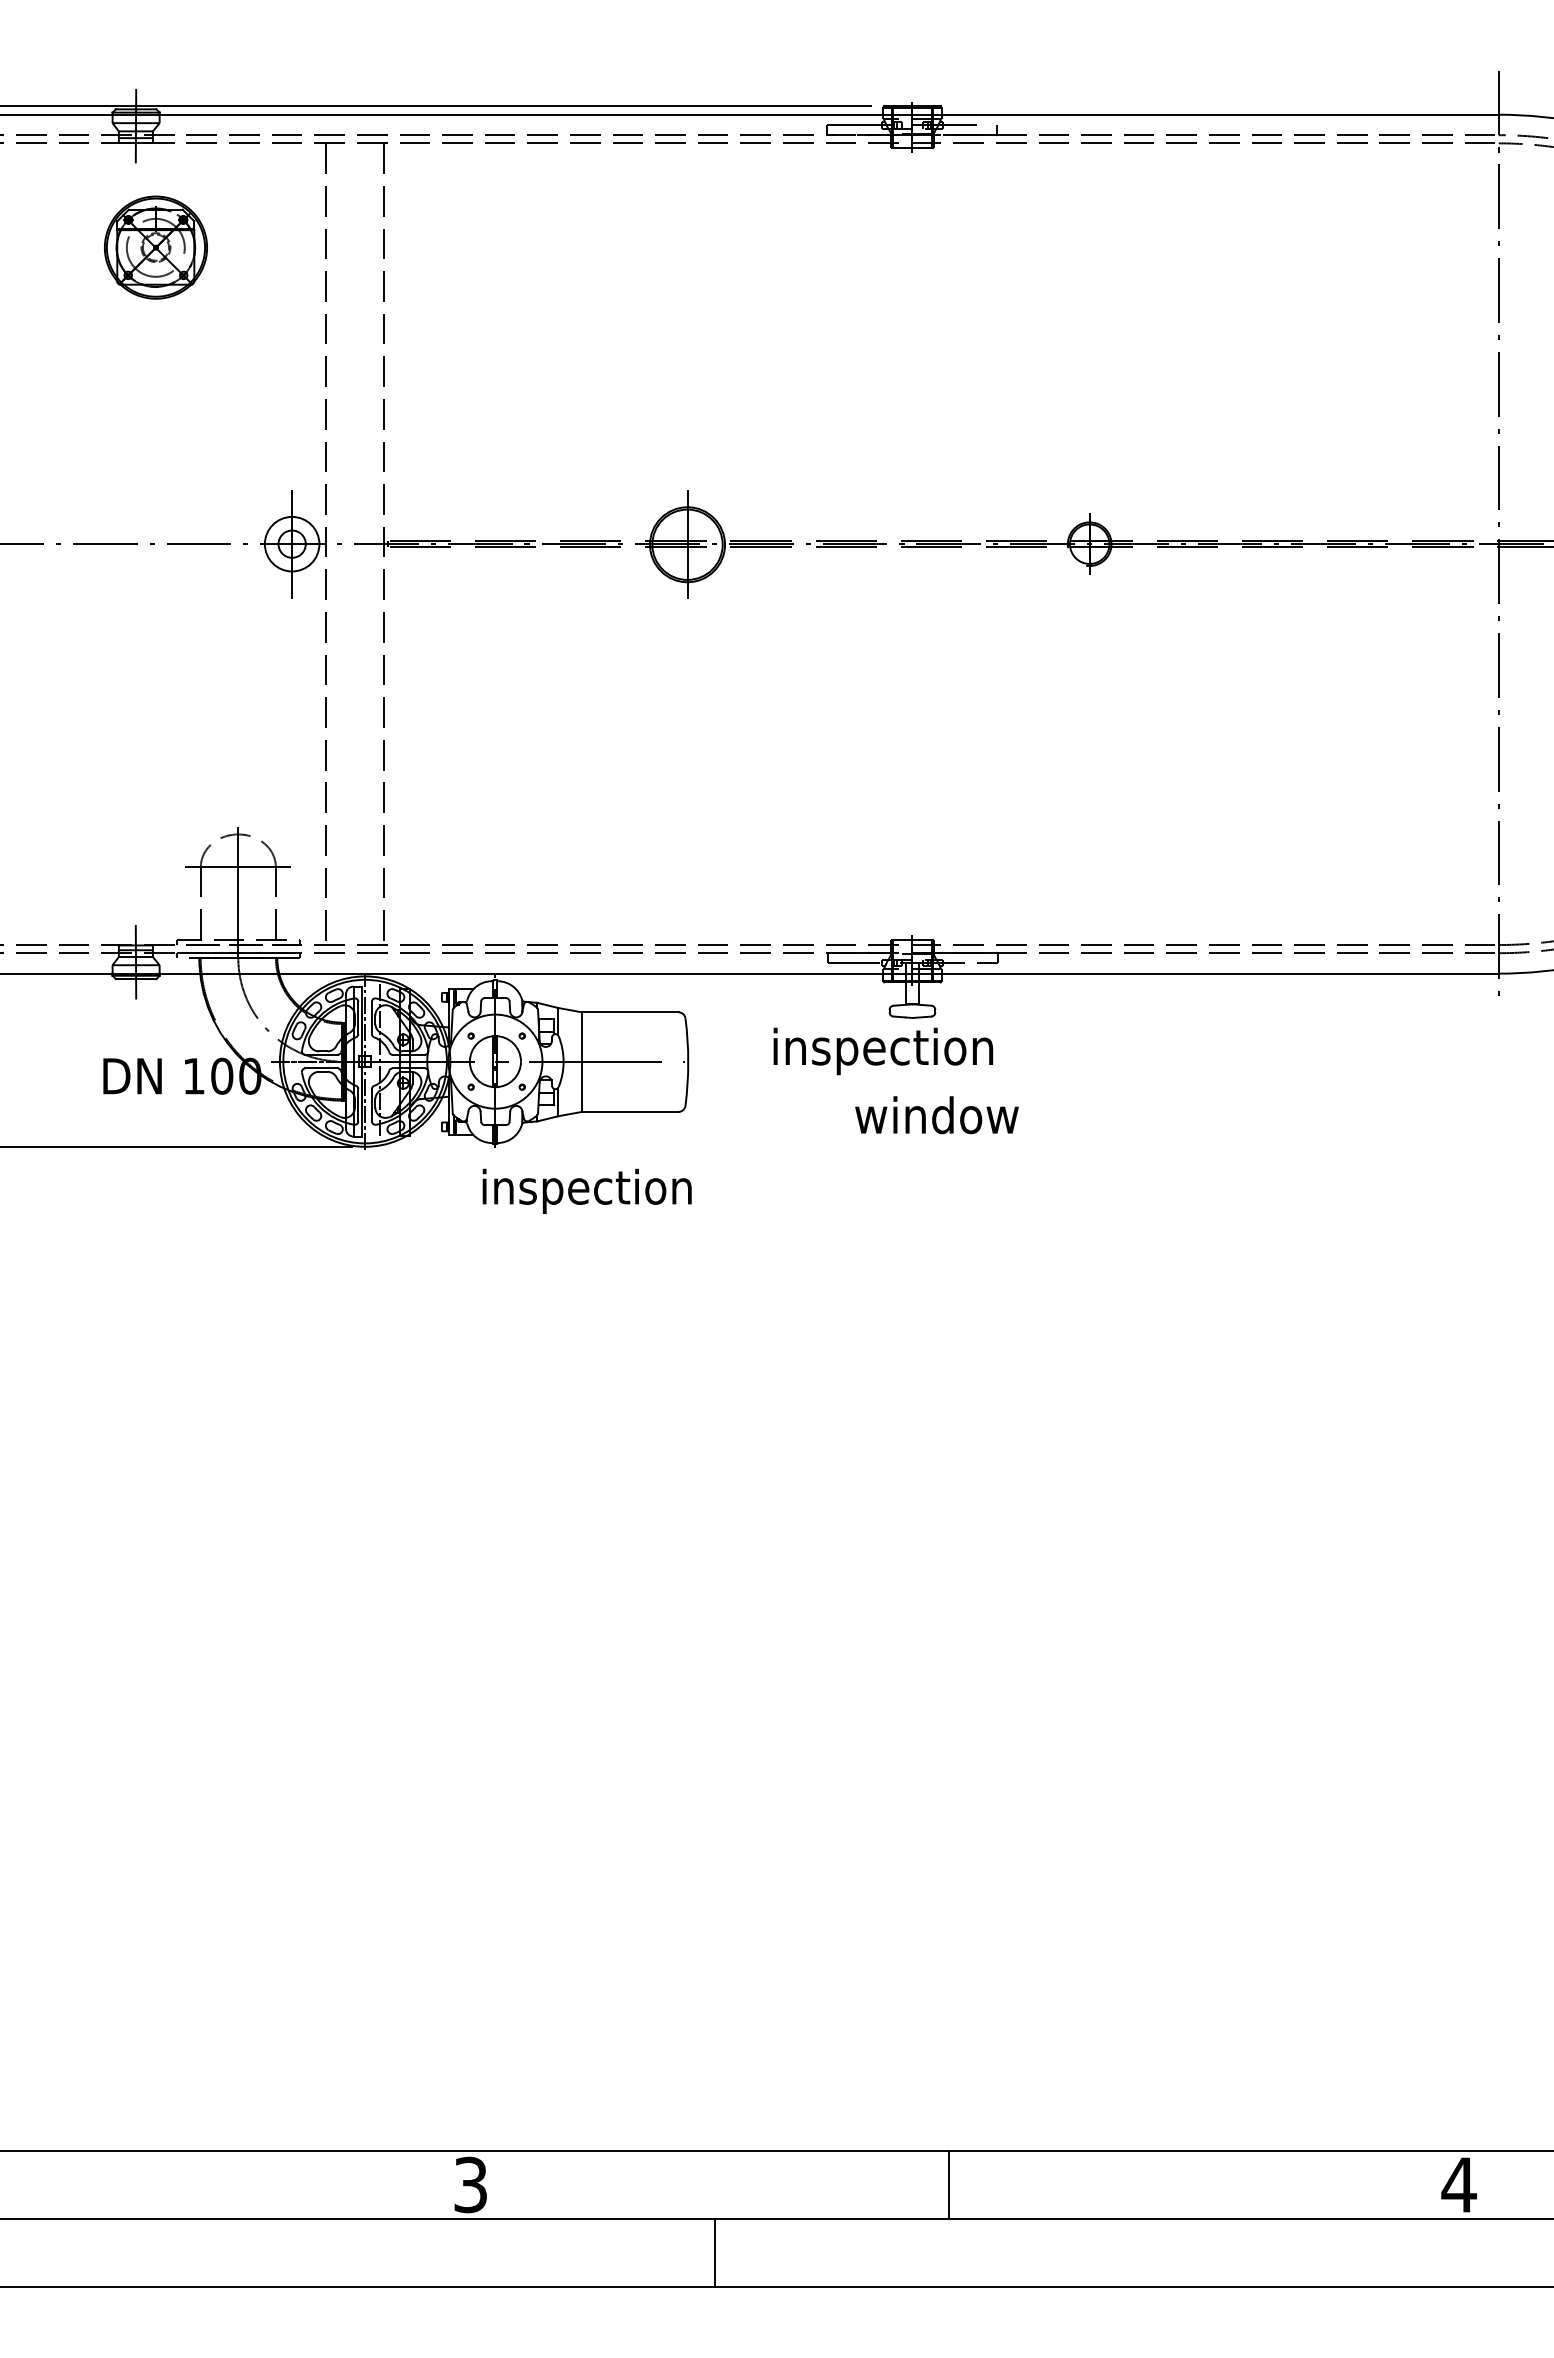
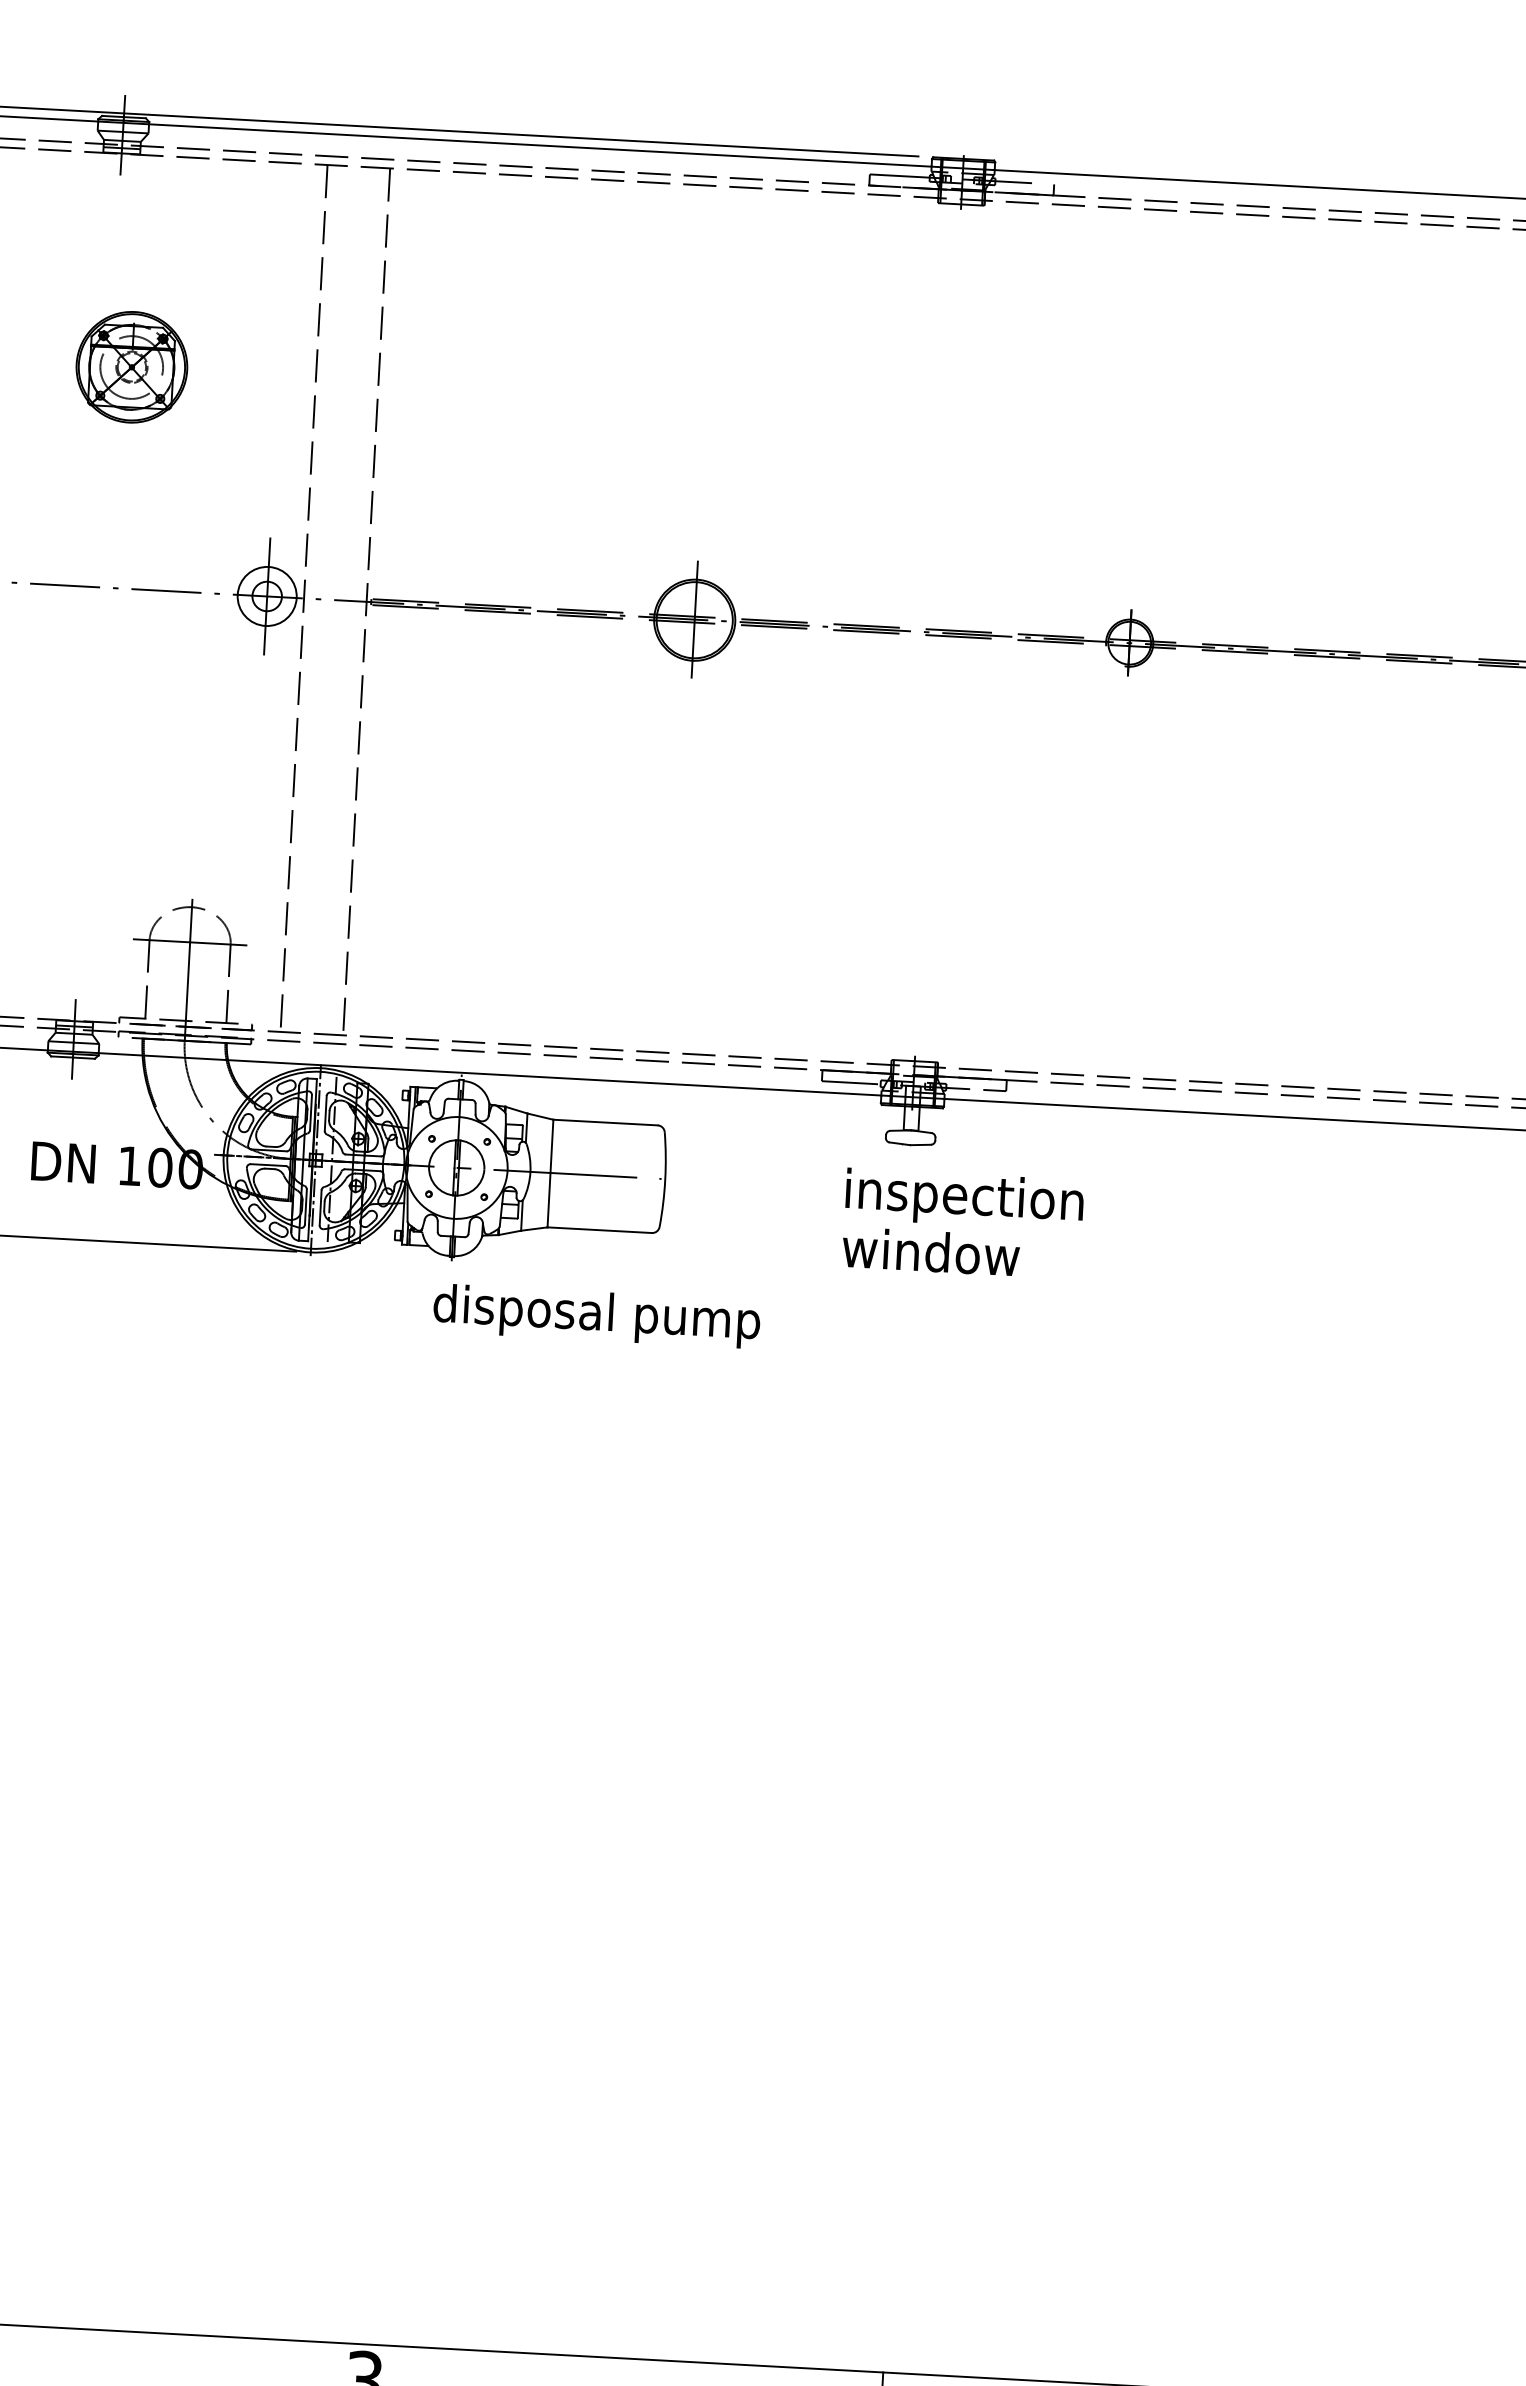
part: (155, 247) -> (131, 367), moved
text: (883, 1051) -> (964, 1199), moved
text: (631, 1190) -> (596, 1315), inspection -> disposal pump

